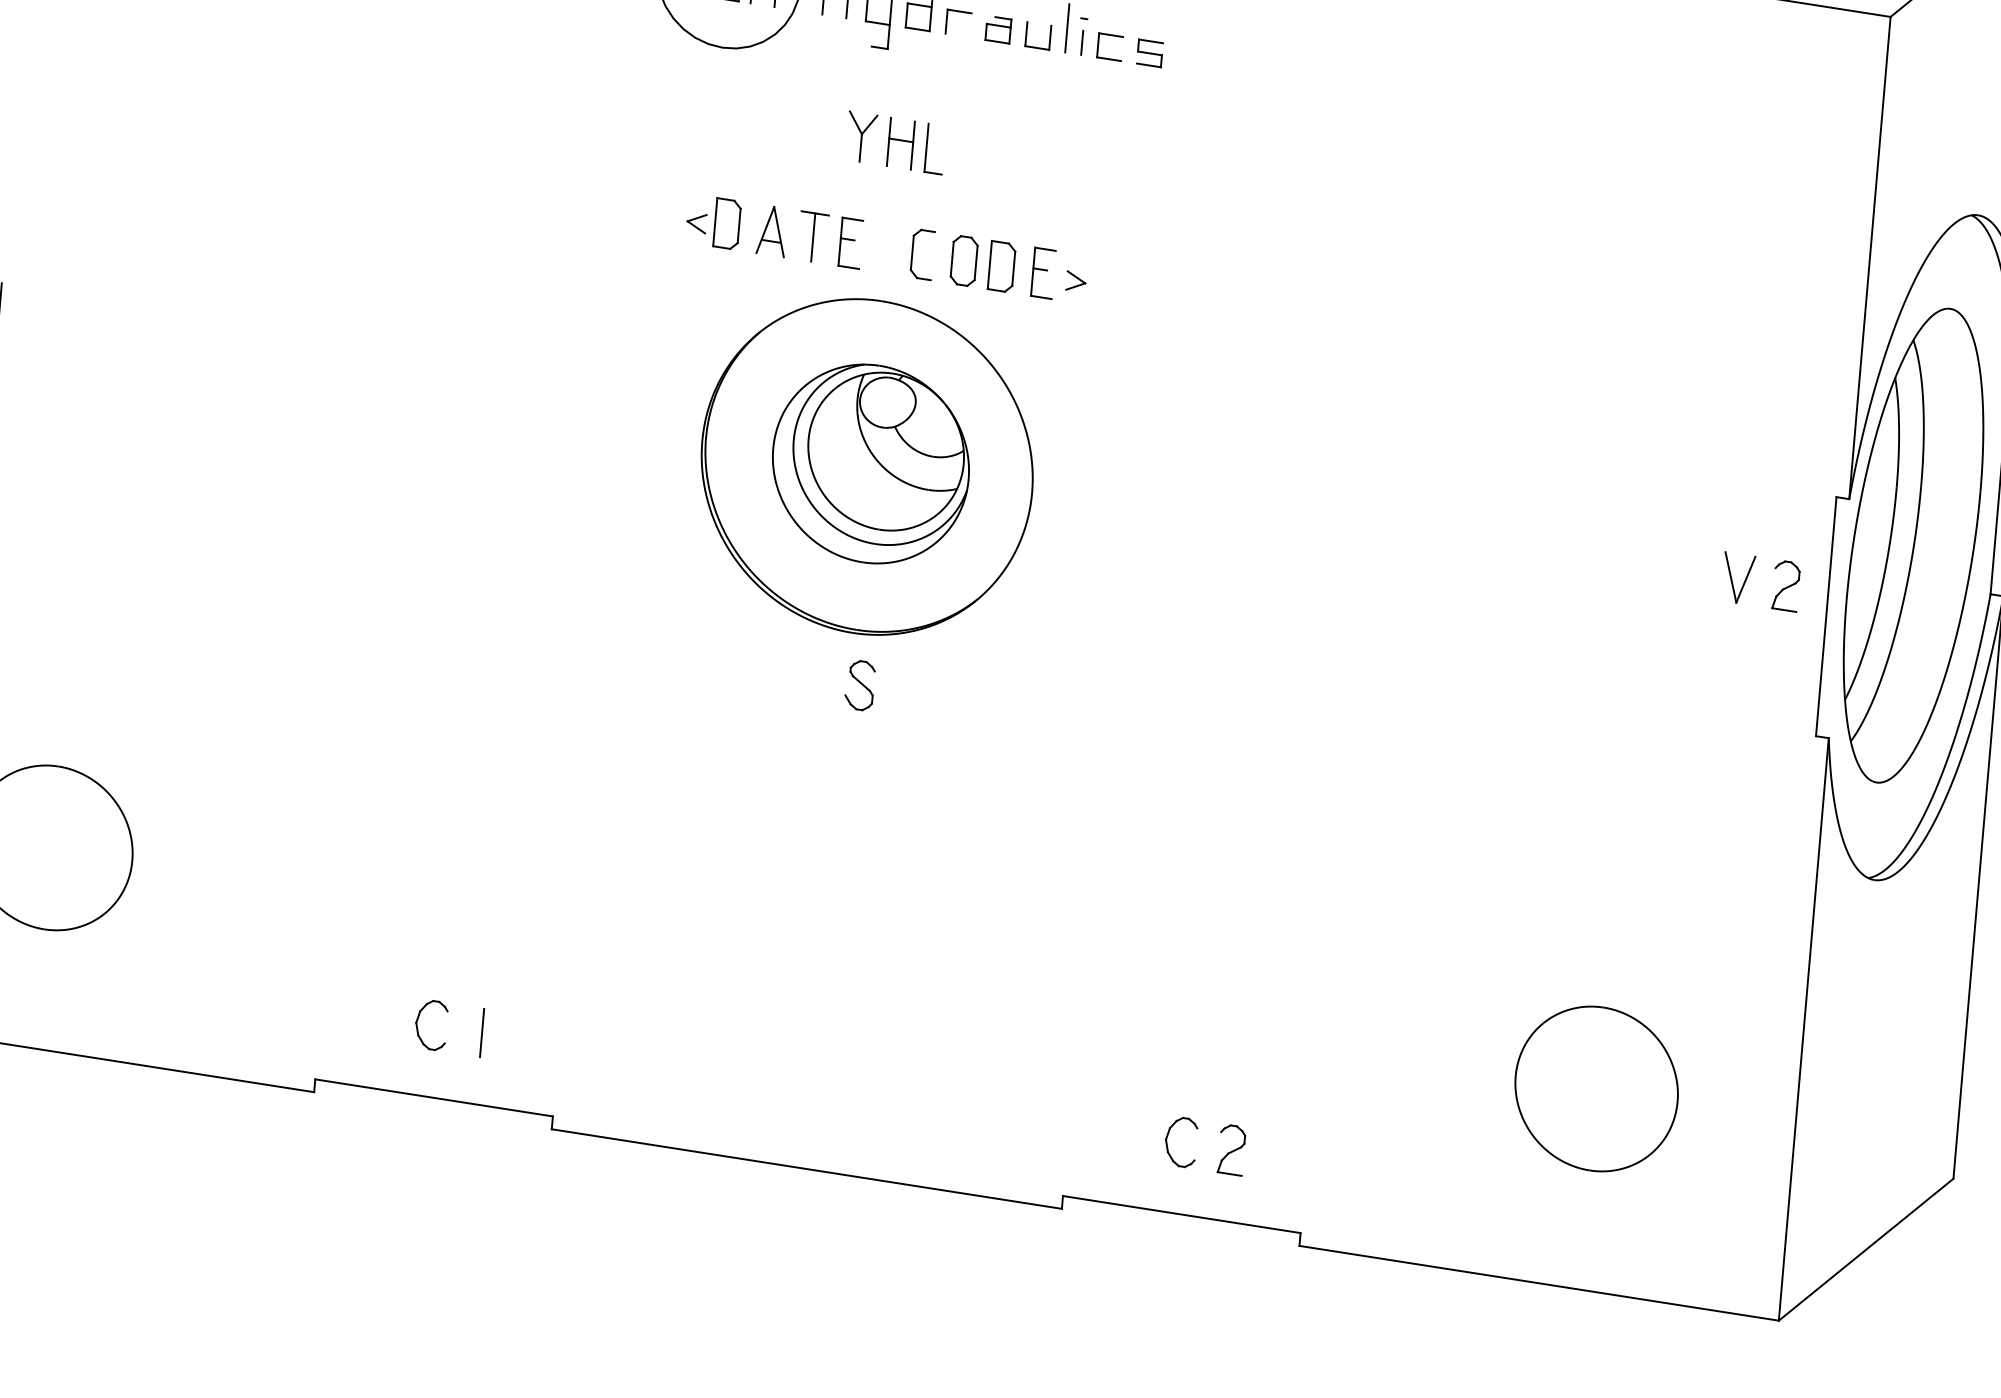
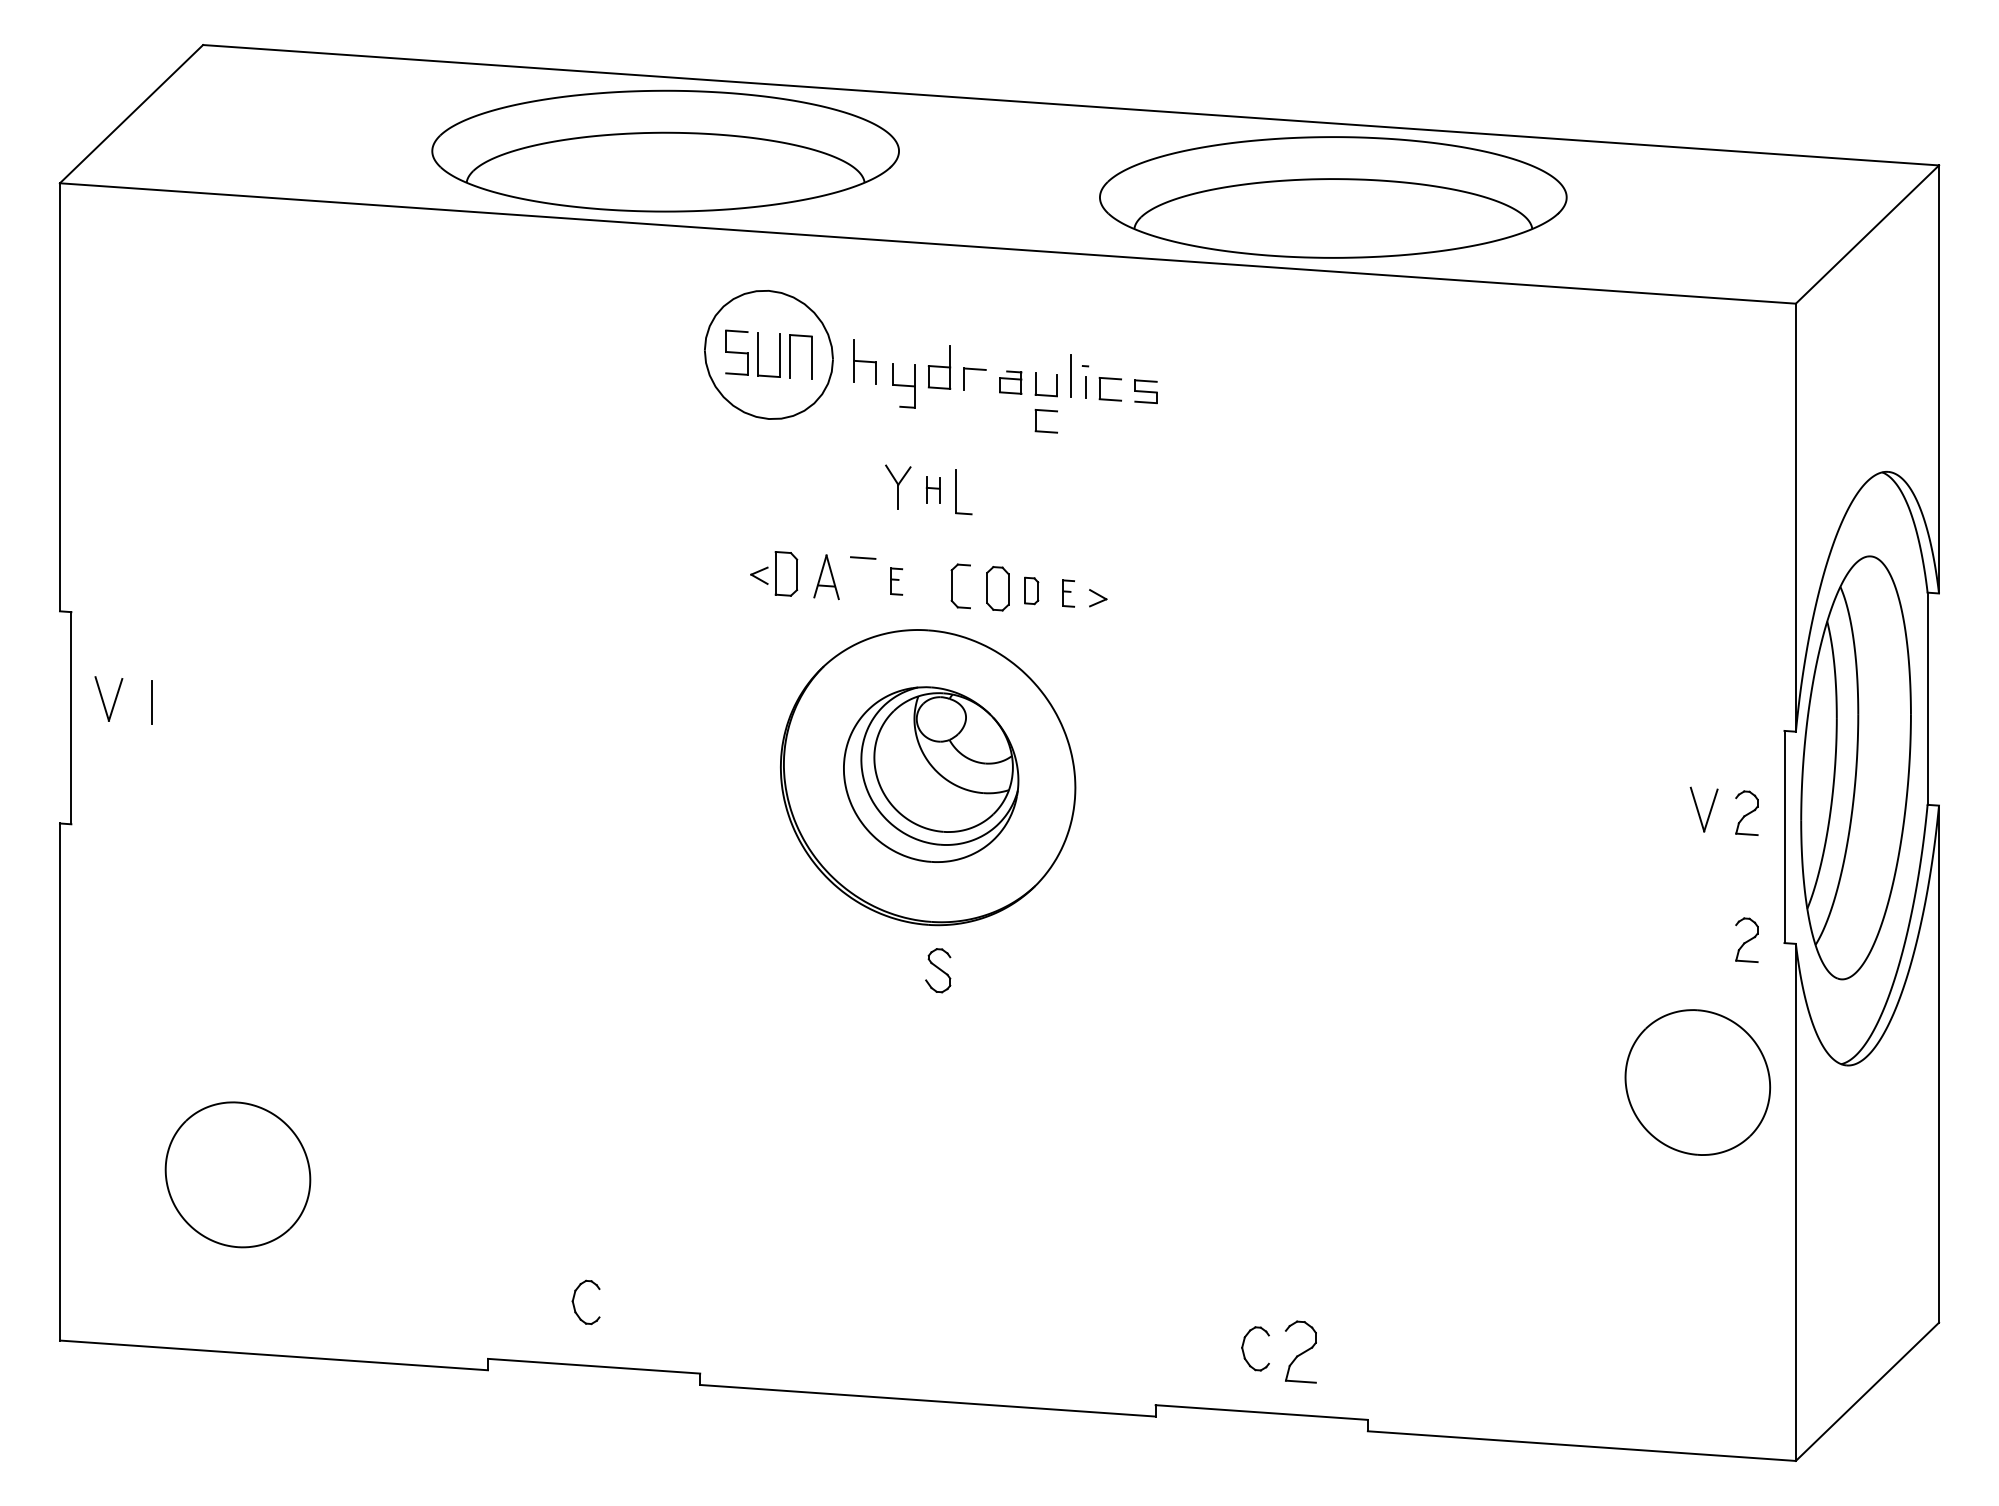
part: (1023, 76) -> (1036, 421), added
part: (899, 142) -> (932, 489), size x0.6
line: (813, 237) -> (863, 579), removed
part: (850, 243) -> (896, 581), size x0.6
part: (1001, 266) -> (1031, 590), size x0.6
part: (1043, 273) -> (1068, 593), size x0.6
part: (1773, 728) -> (1746, 939), added
line: (482, 1033) -> (631, 1305), removed
part: (1596, 1088) -> (1697, 1082), moved
part: (1231, 1149) -> (1300, 1351), size x1.4

